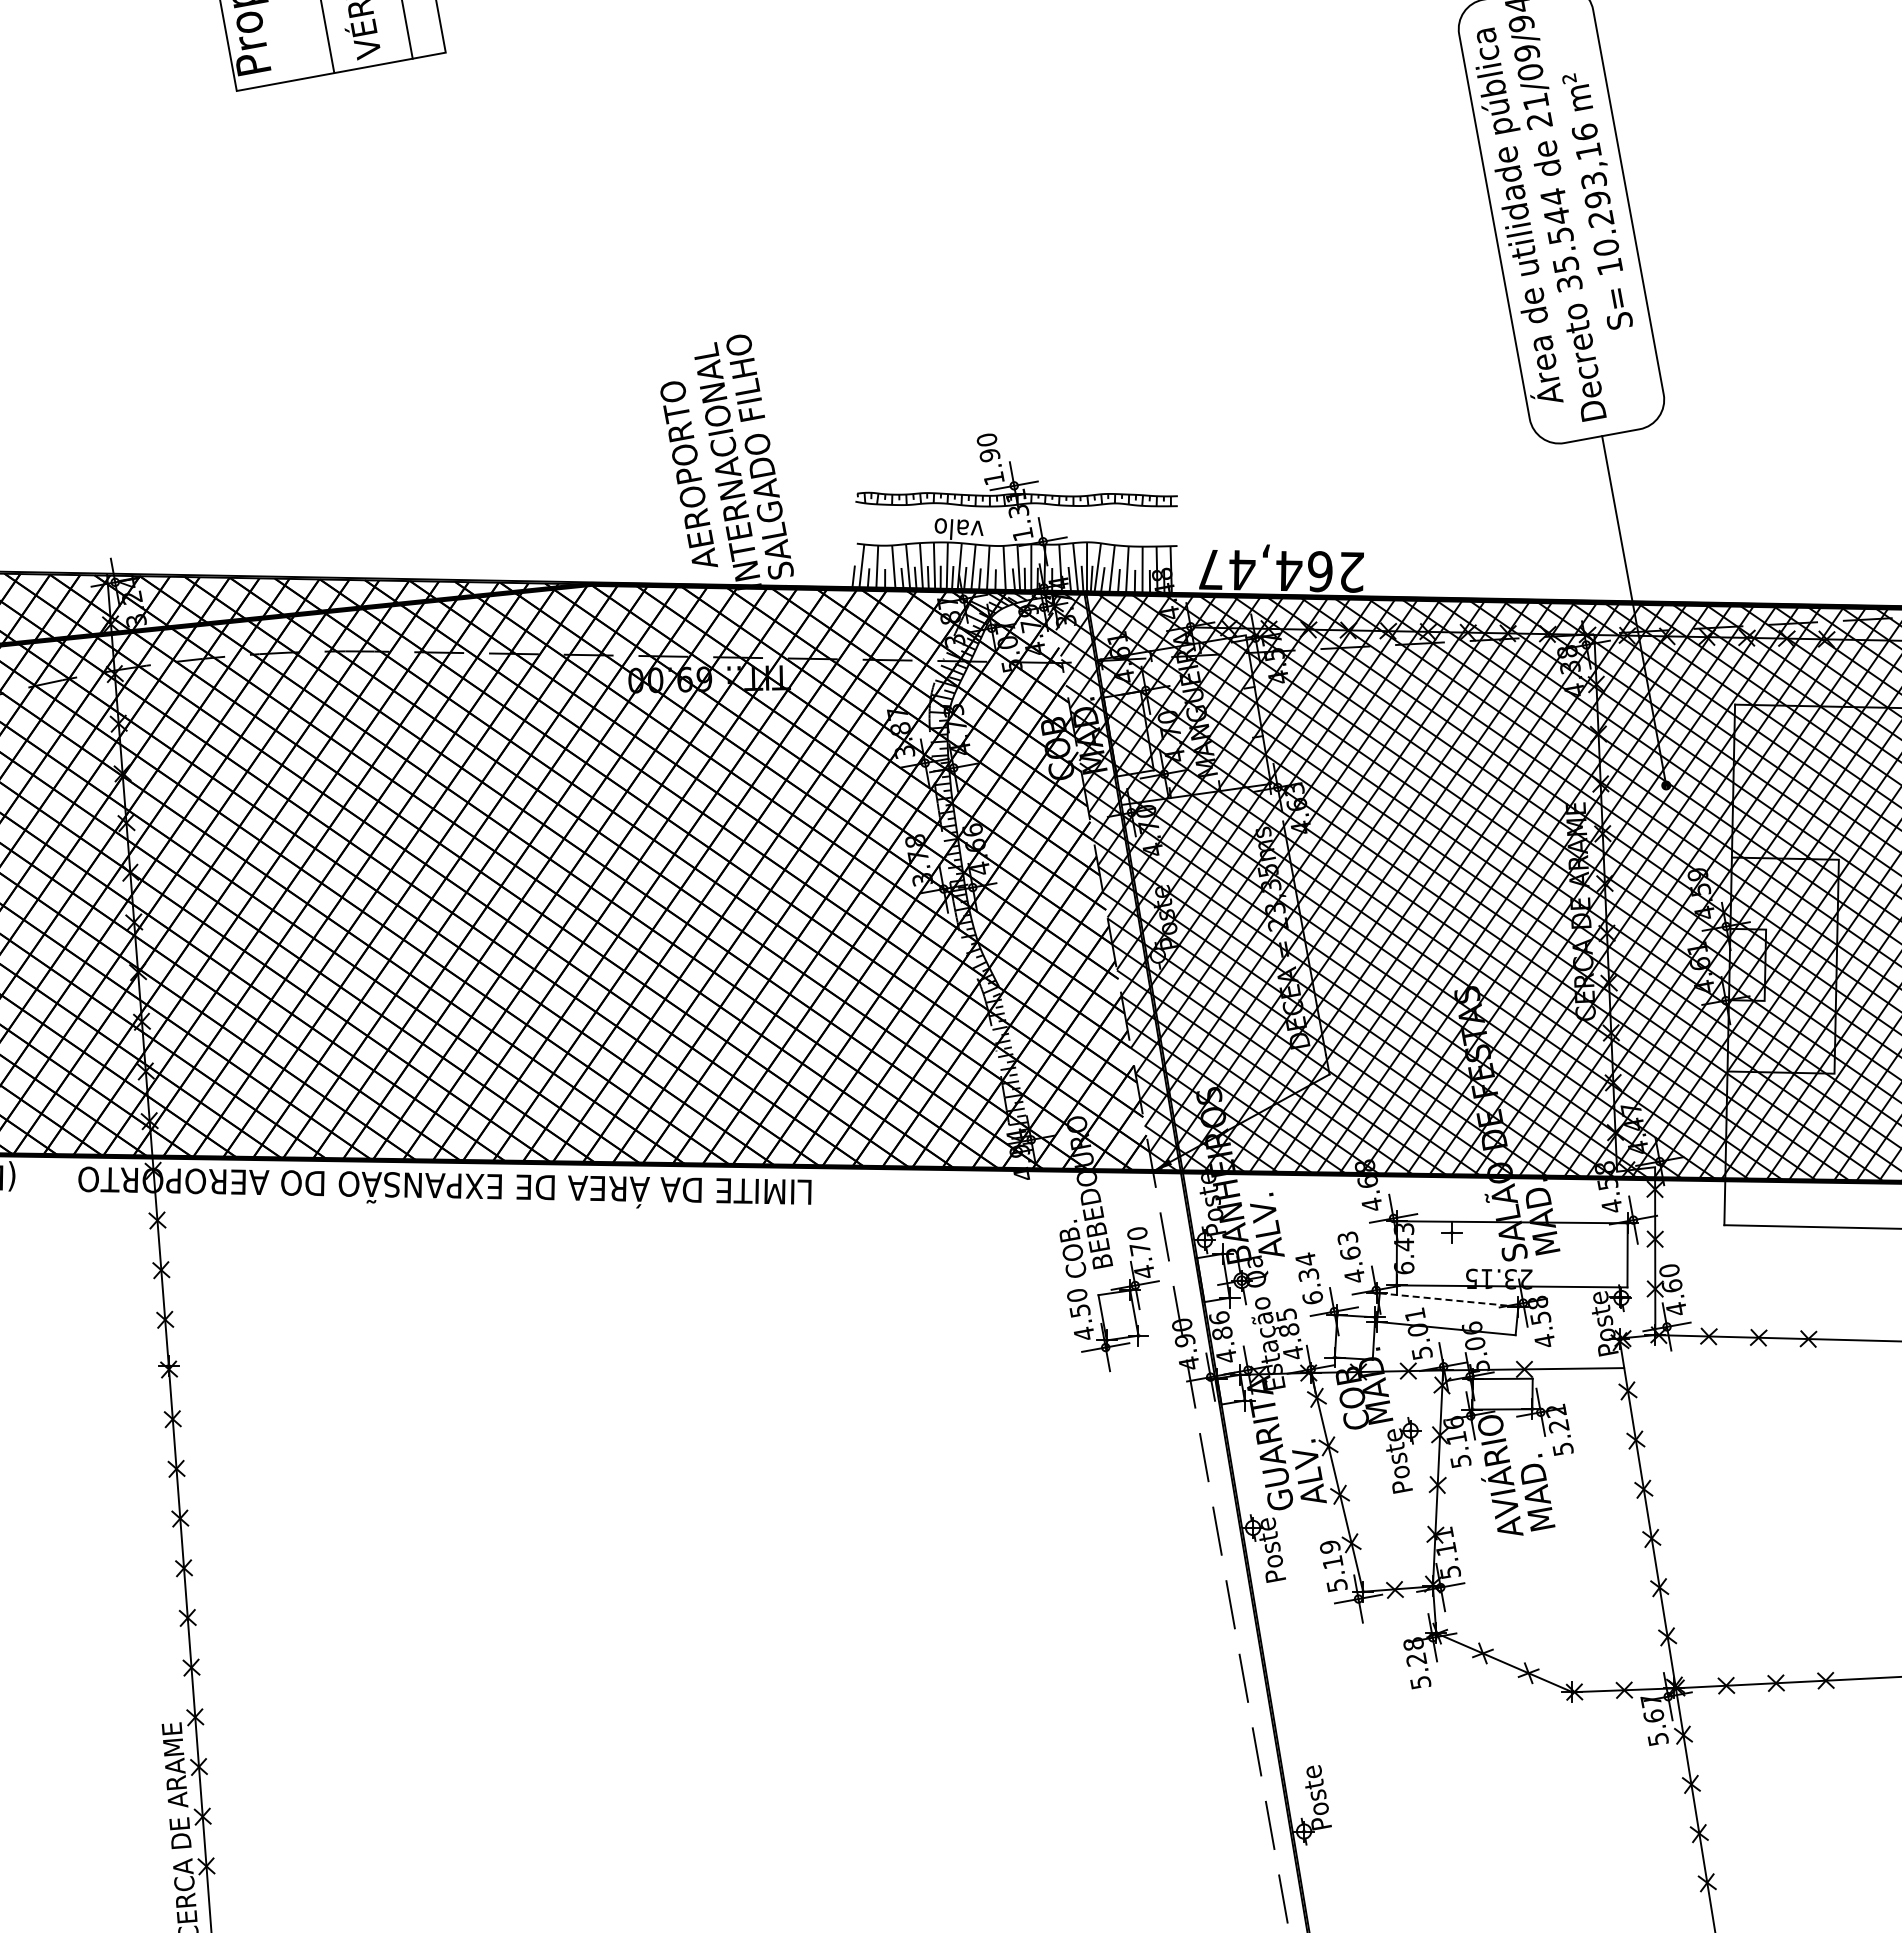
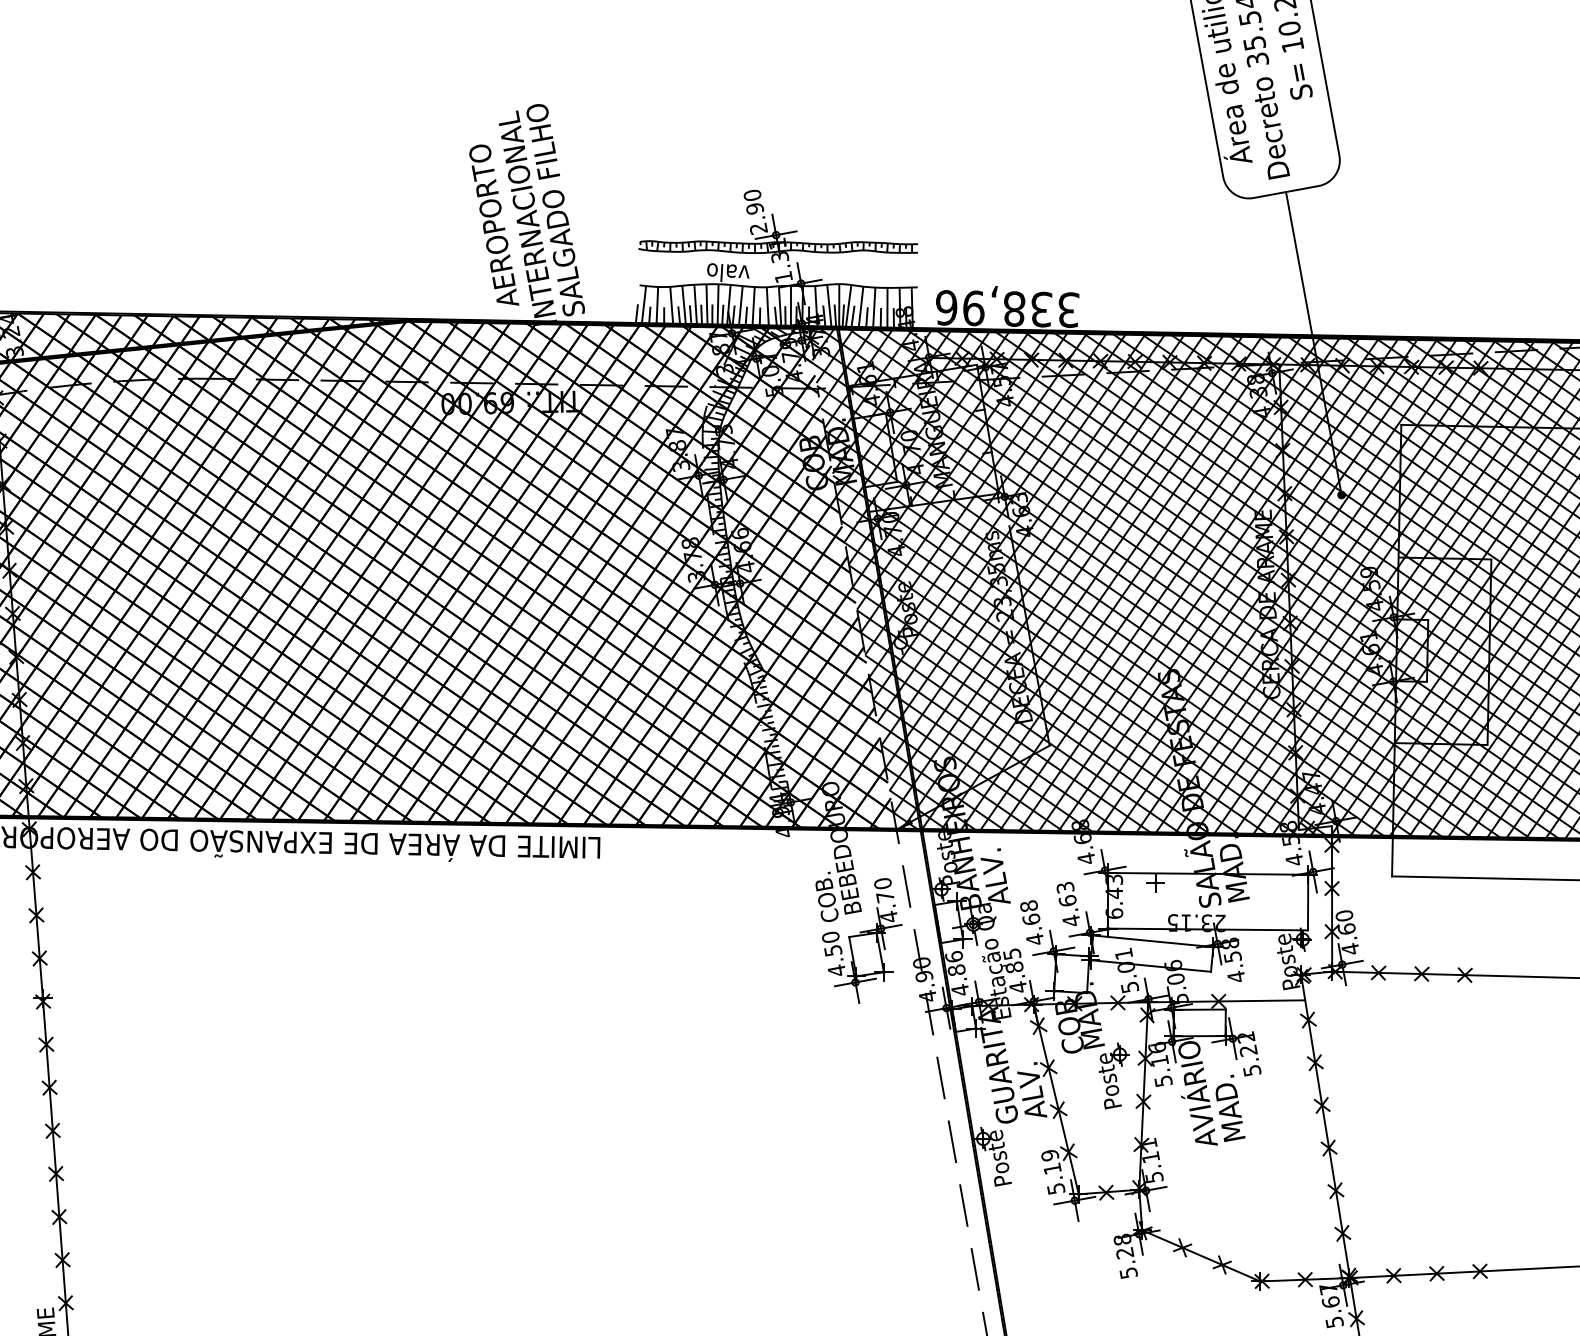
text: (994, 478) -> (759, 228), 1.90 -> 2.90
text: (1280, 570) -> (1007, 308), 264,47 -> 338,96
text: (1308, 1278) -> (1031, 922), 6.34 -> 4.68
line: (1449, 1300) -> (1153, 941), dashed -> solid

